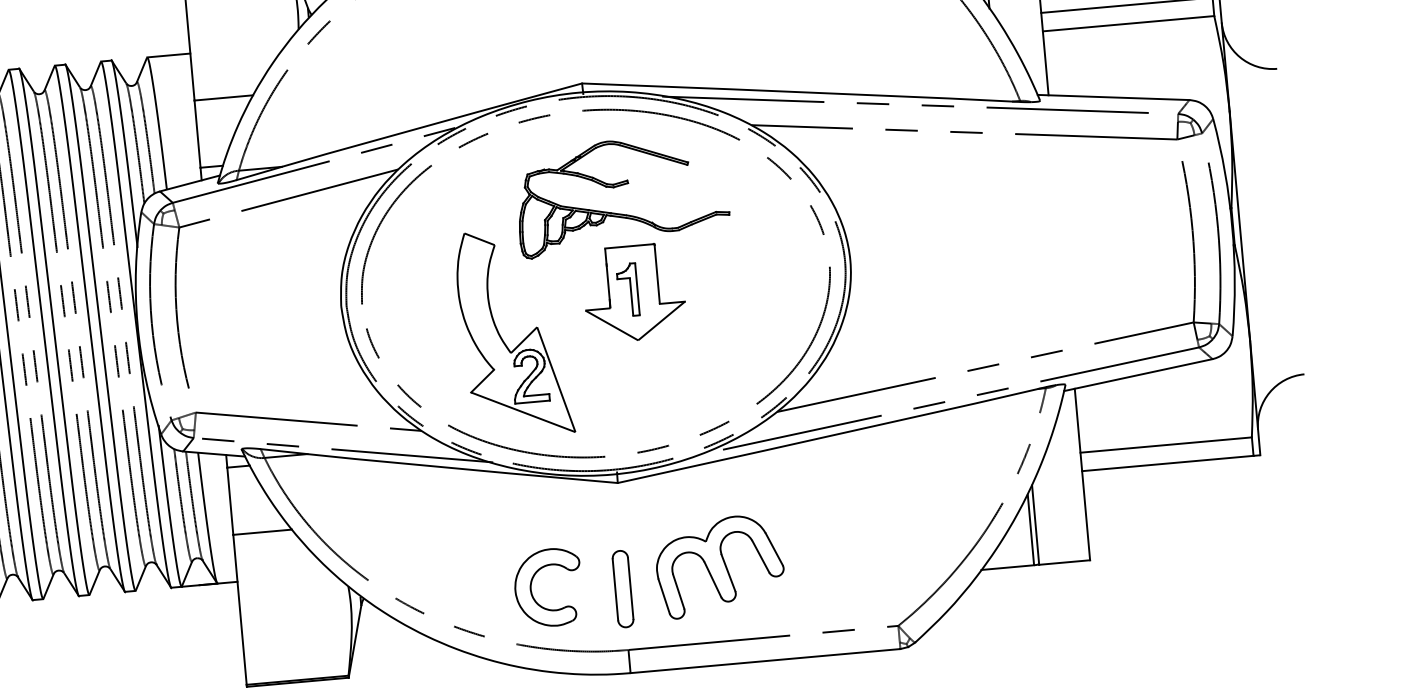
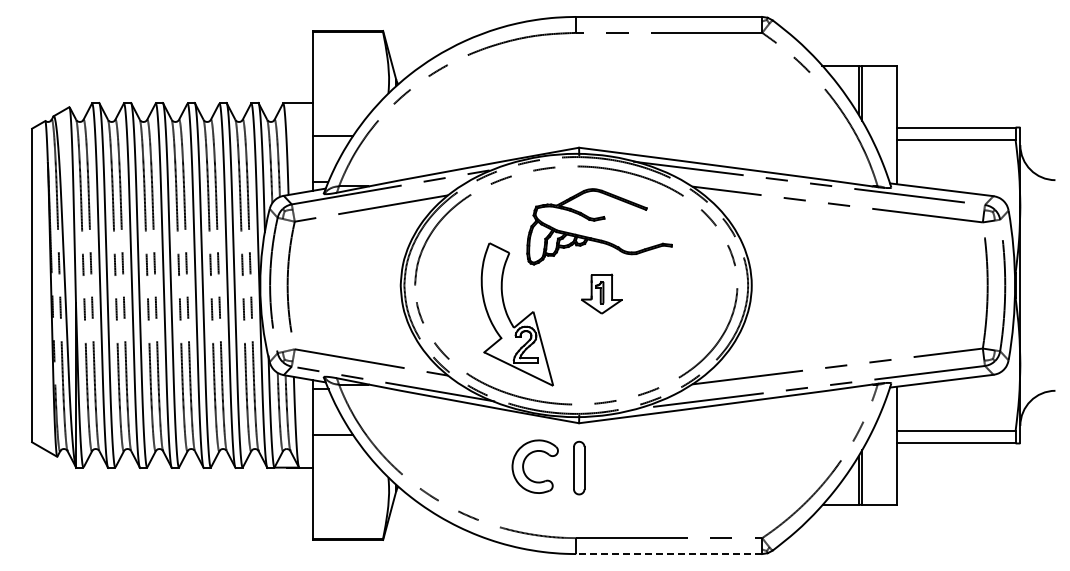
part: (633, 291) -> (601, 293), size x0.6
part: (719, 566) -> (643, 486), removed
part: (532, 586) -> (524, 464), moved
part: (623, 588) -> (579, 467), moved
line: (764, 661) -> (668, 554), solid -> dashed

